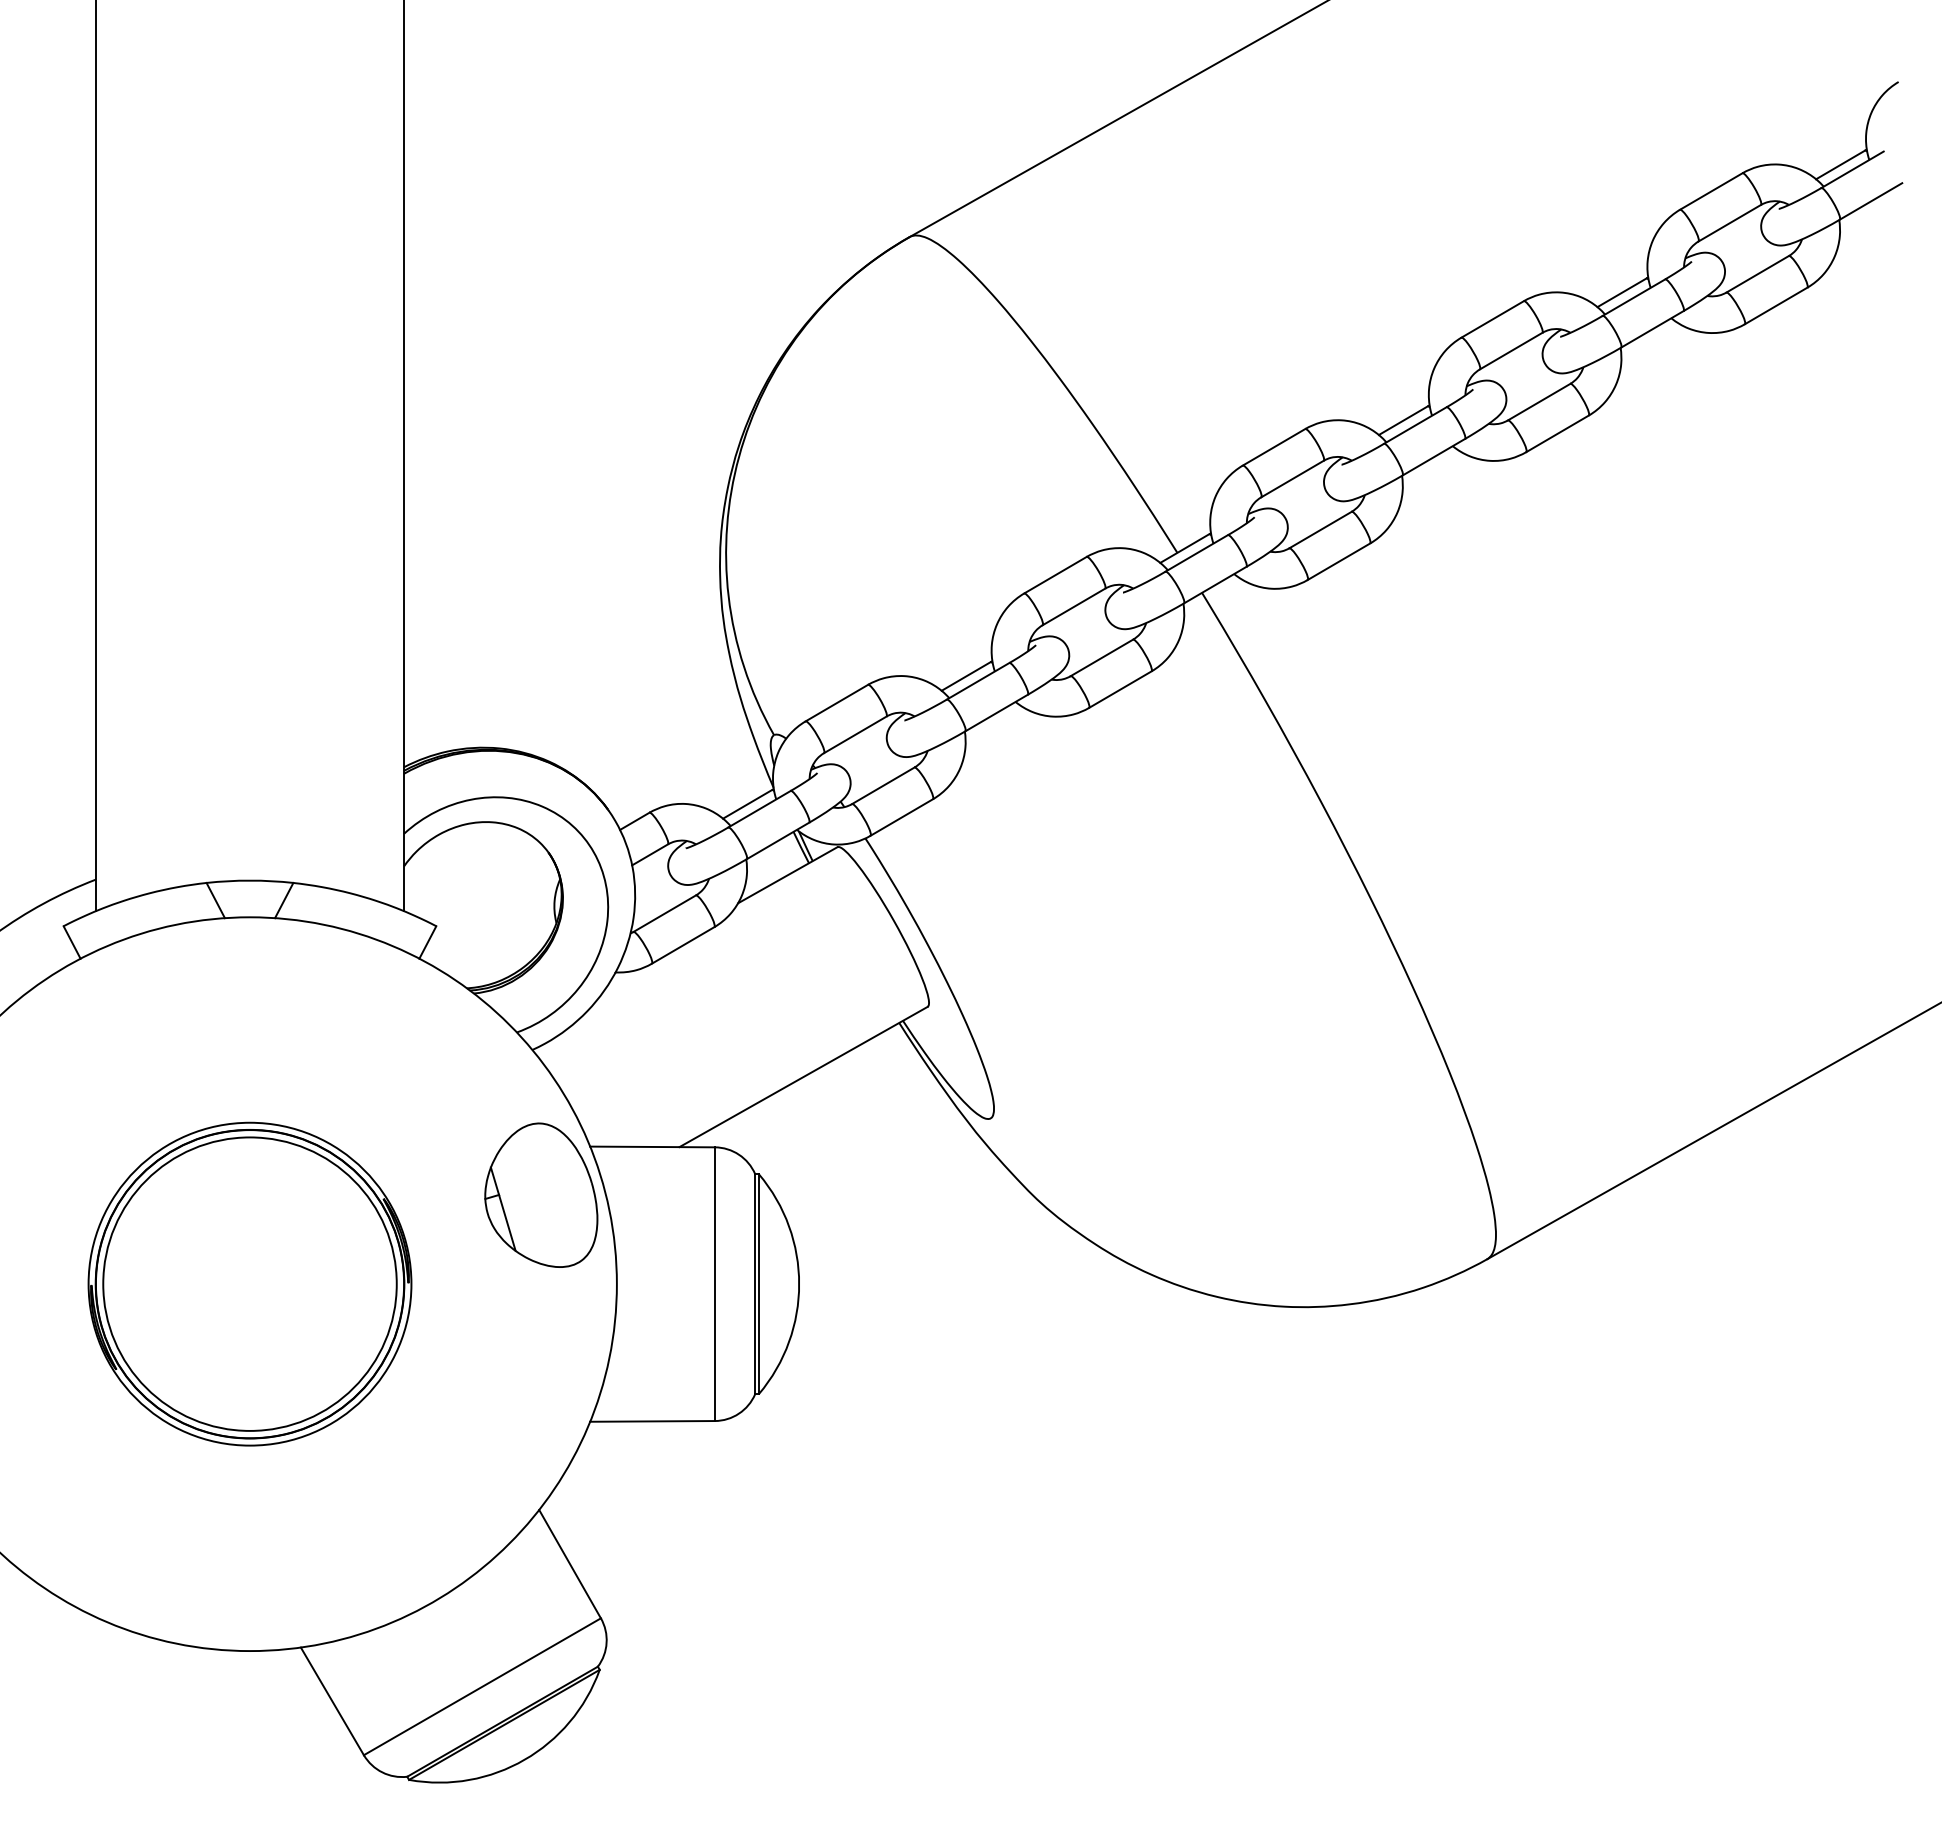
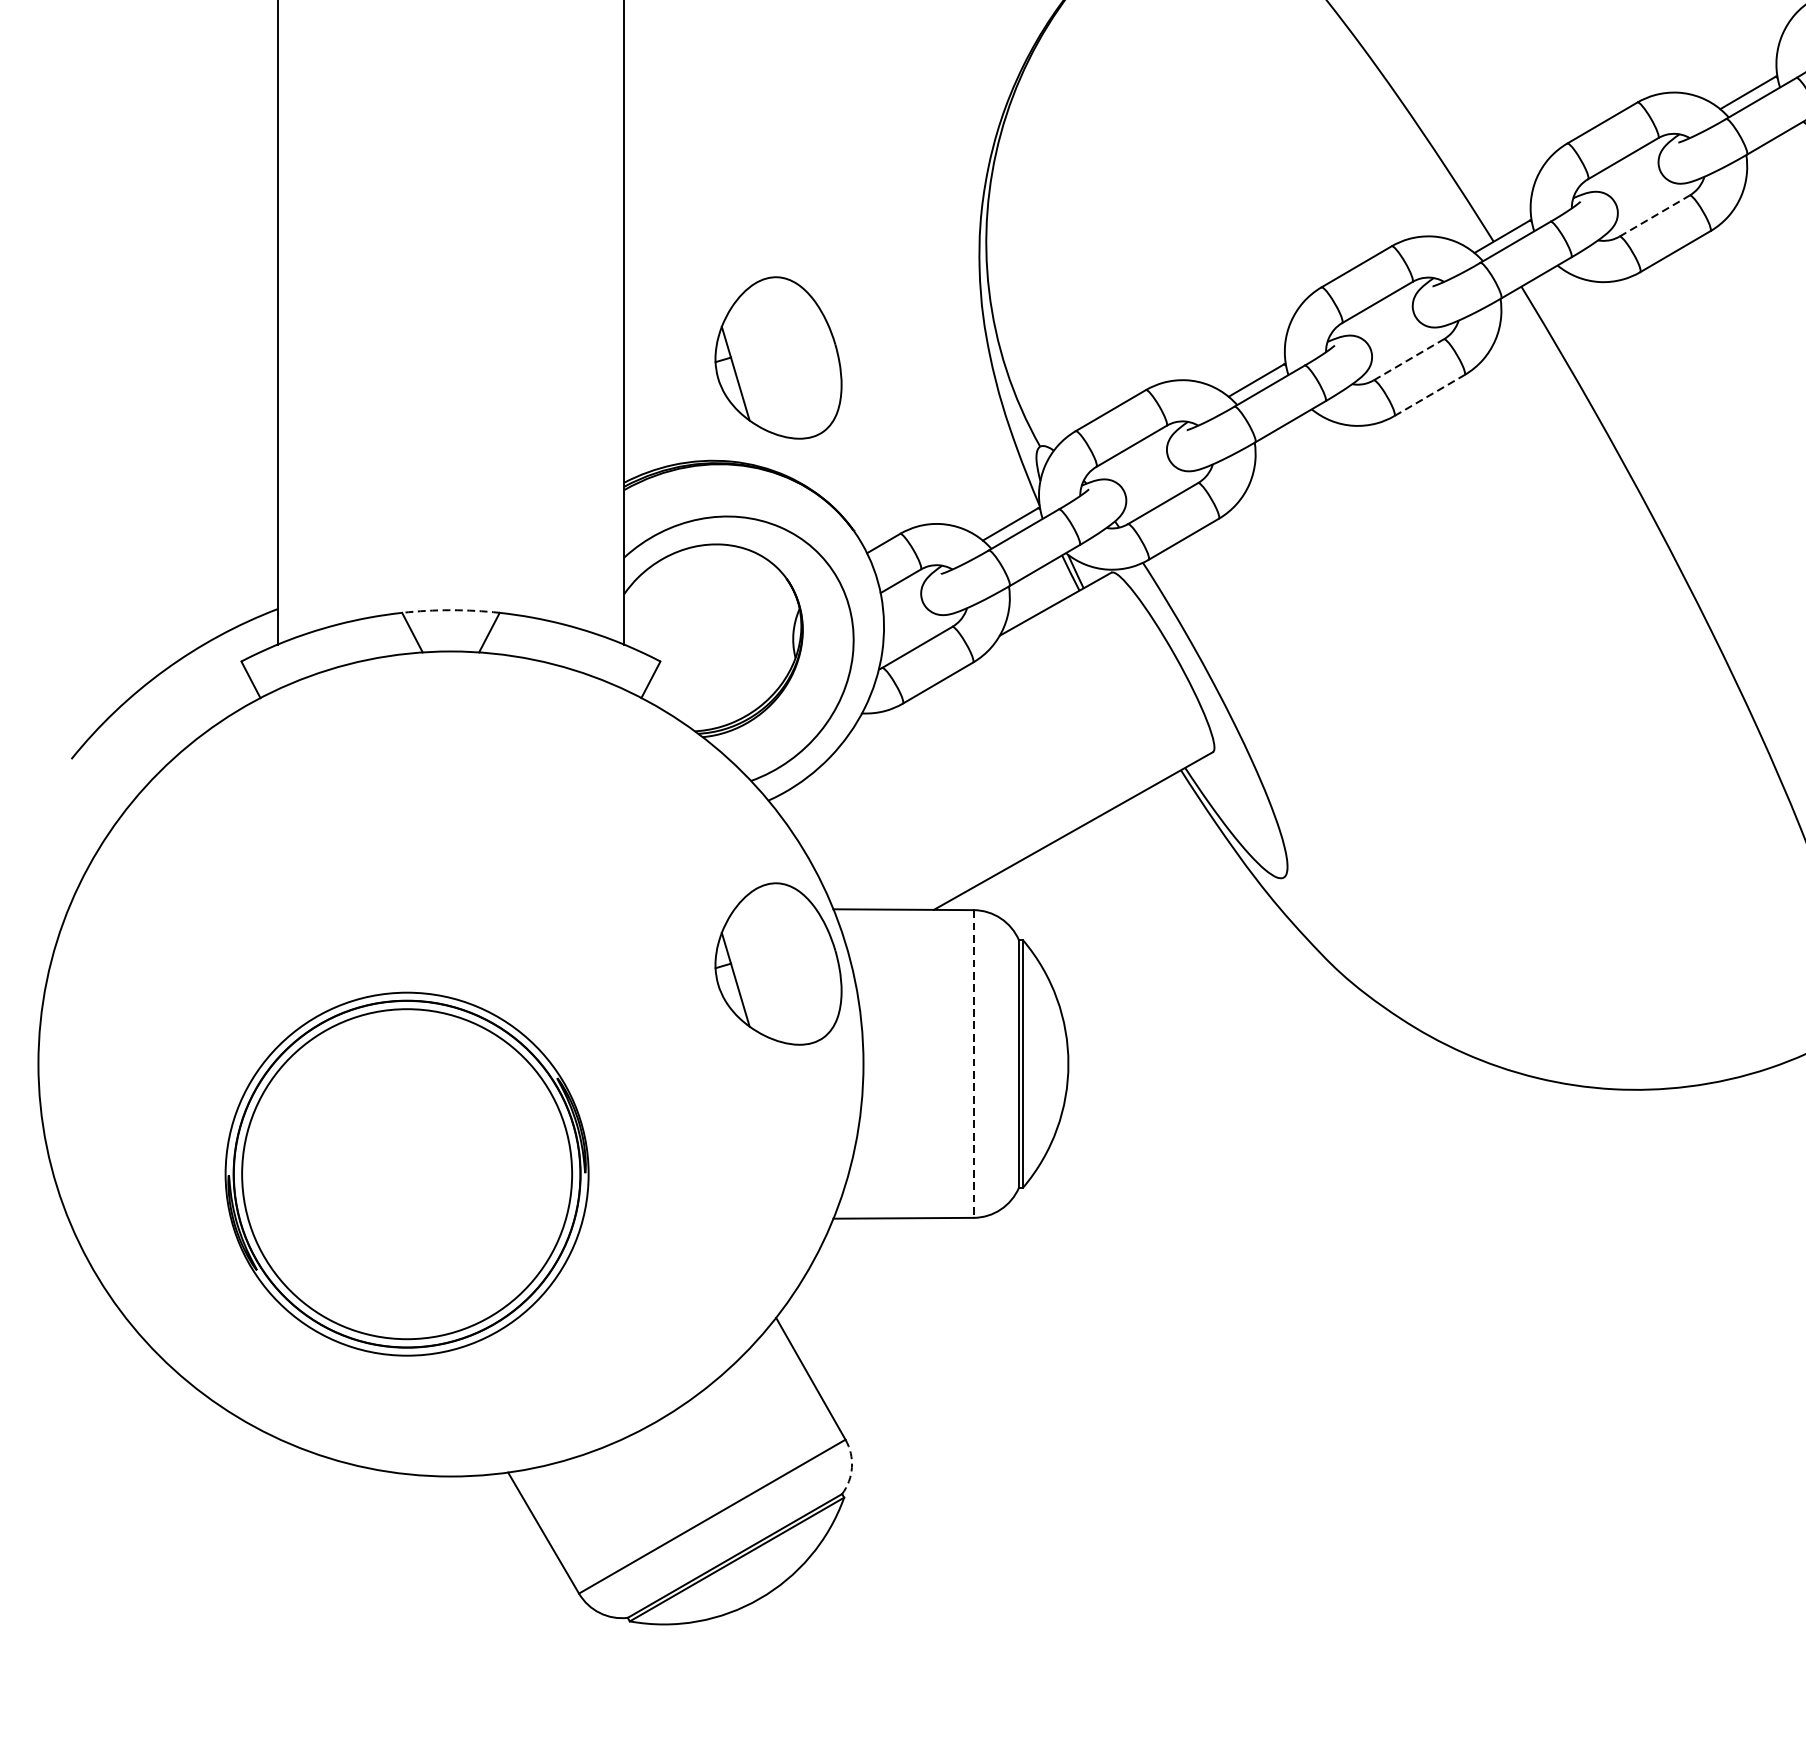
line: (1320, 529) -> (1654, 215), solid -> dashed
part: (541, 655) -> (778, 357), added
line: (1102, 657) -> (1409, 359), solid -> dashed
line: (1120, 689) -> (1429, 395), solid -> dashed
arc: (250, 880) -> (451, 610), solid -> dashed
part: (249, 1283) -> (406, 1173), moved
line: (714, 1284) -> (973, 1064), solid -> dashed
arc: (606, 1642) -> (851, 1466), solid -> dashed

